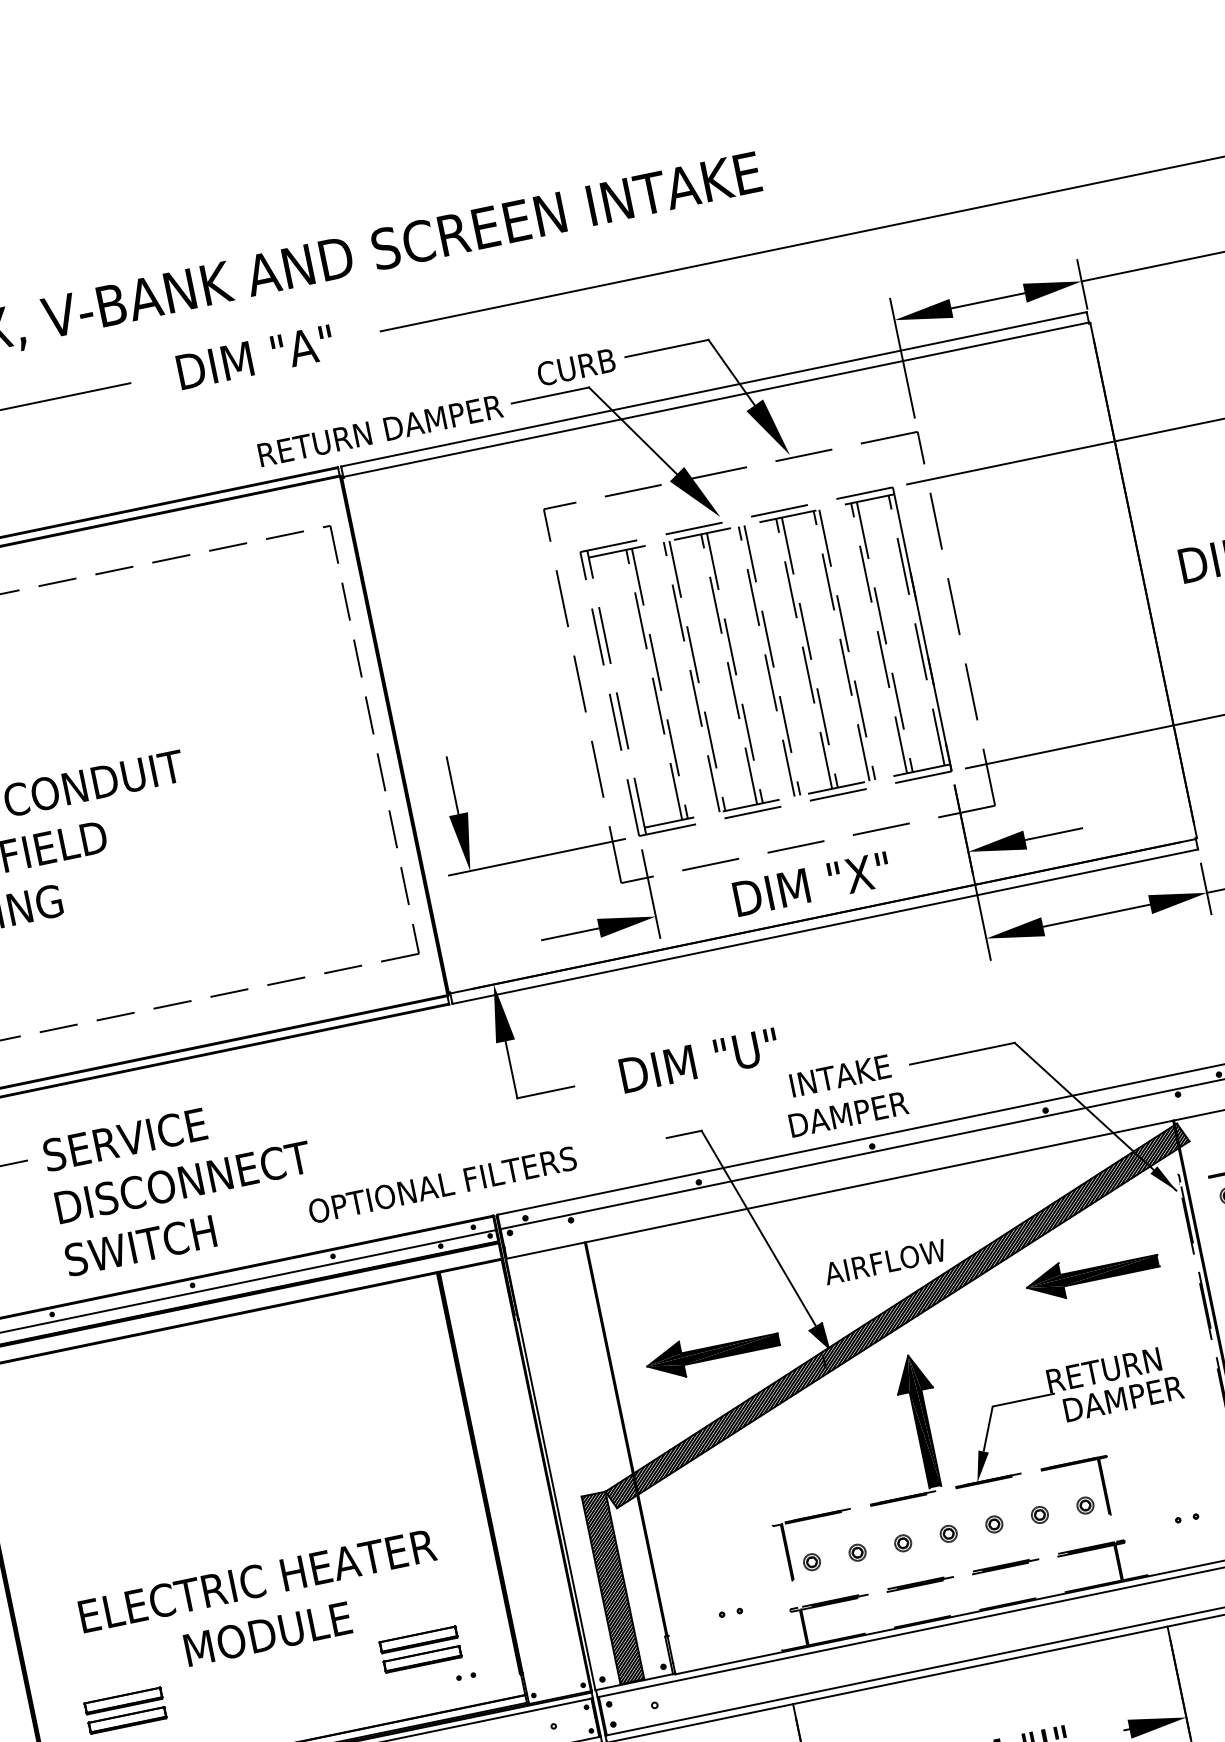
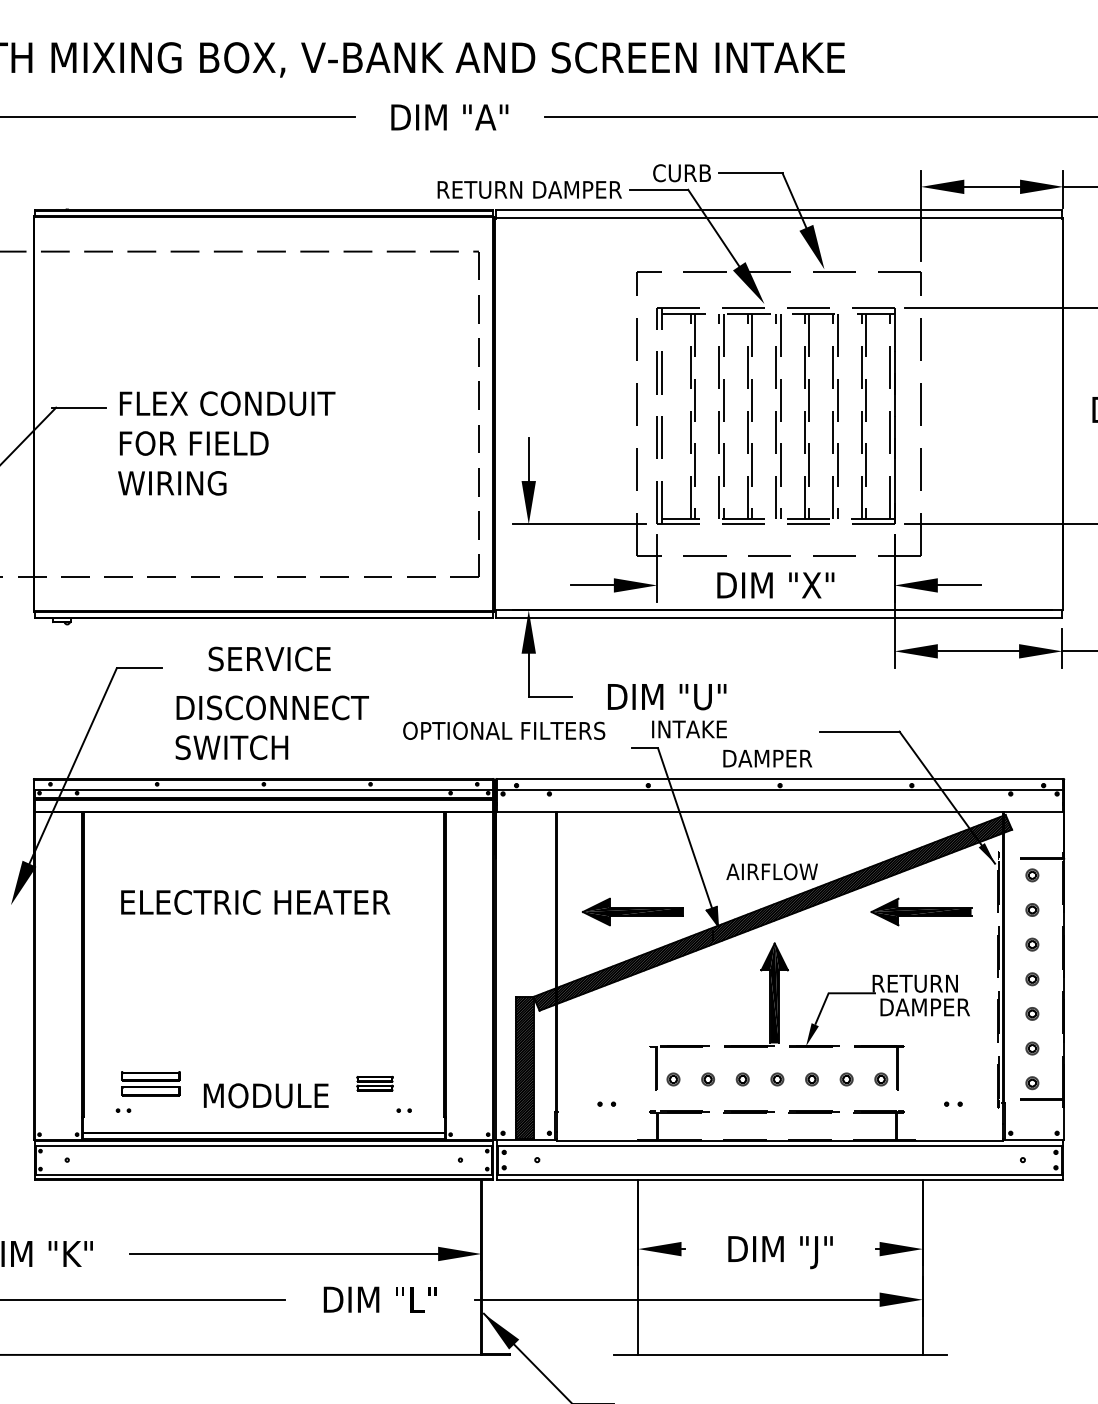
text: (840, 1076) -> (689, 729), moved
text: (124, 1139) -> (269, 658), moved
text: (442, 1184) -> (504, 730), moved
text: (257, 1581) -> (255, 902), moved
text: (266, 1633) -> (265, 1095), moved
part: (419, 1648) -> (374, 1083), size x0.6

